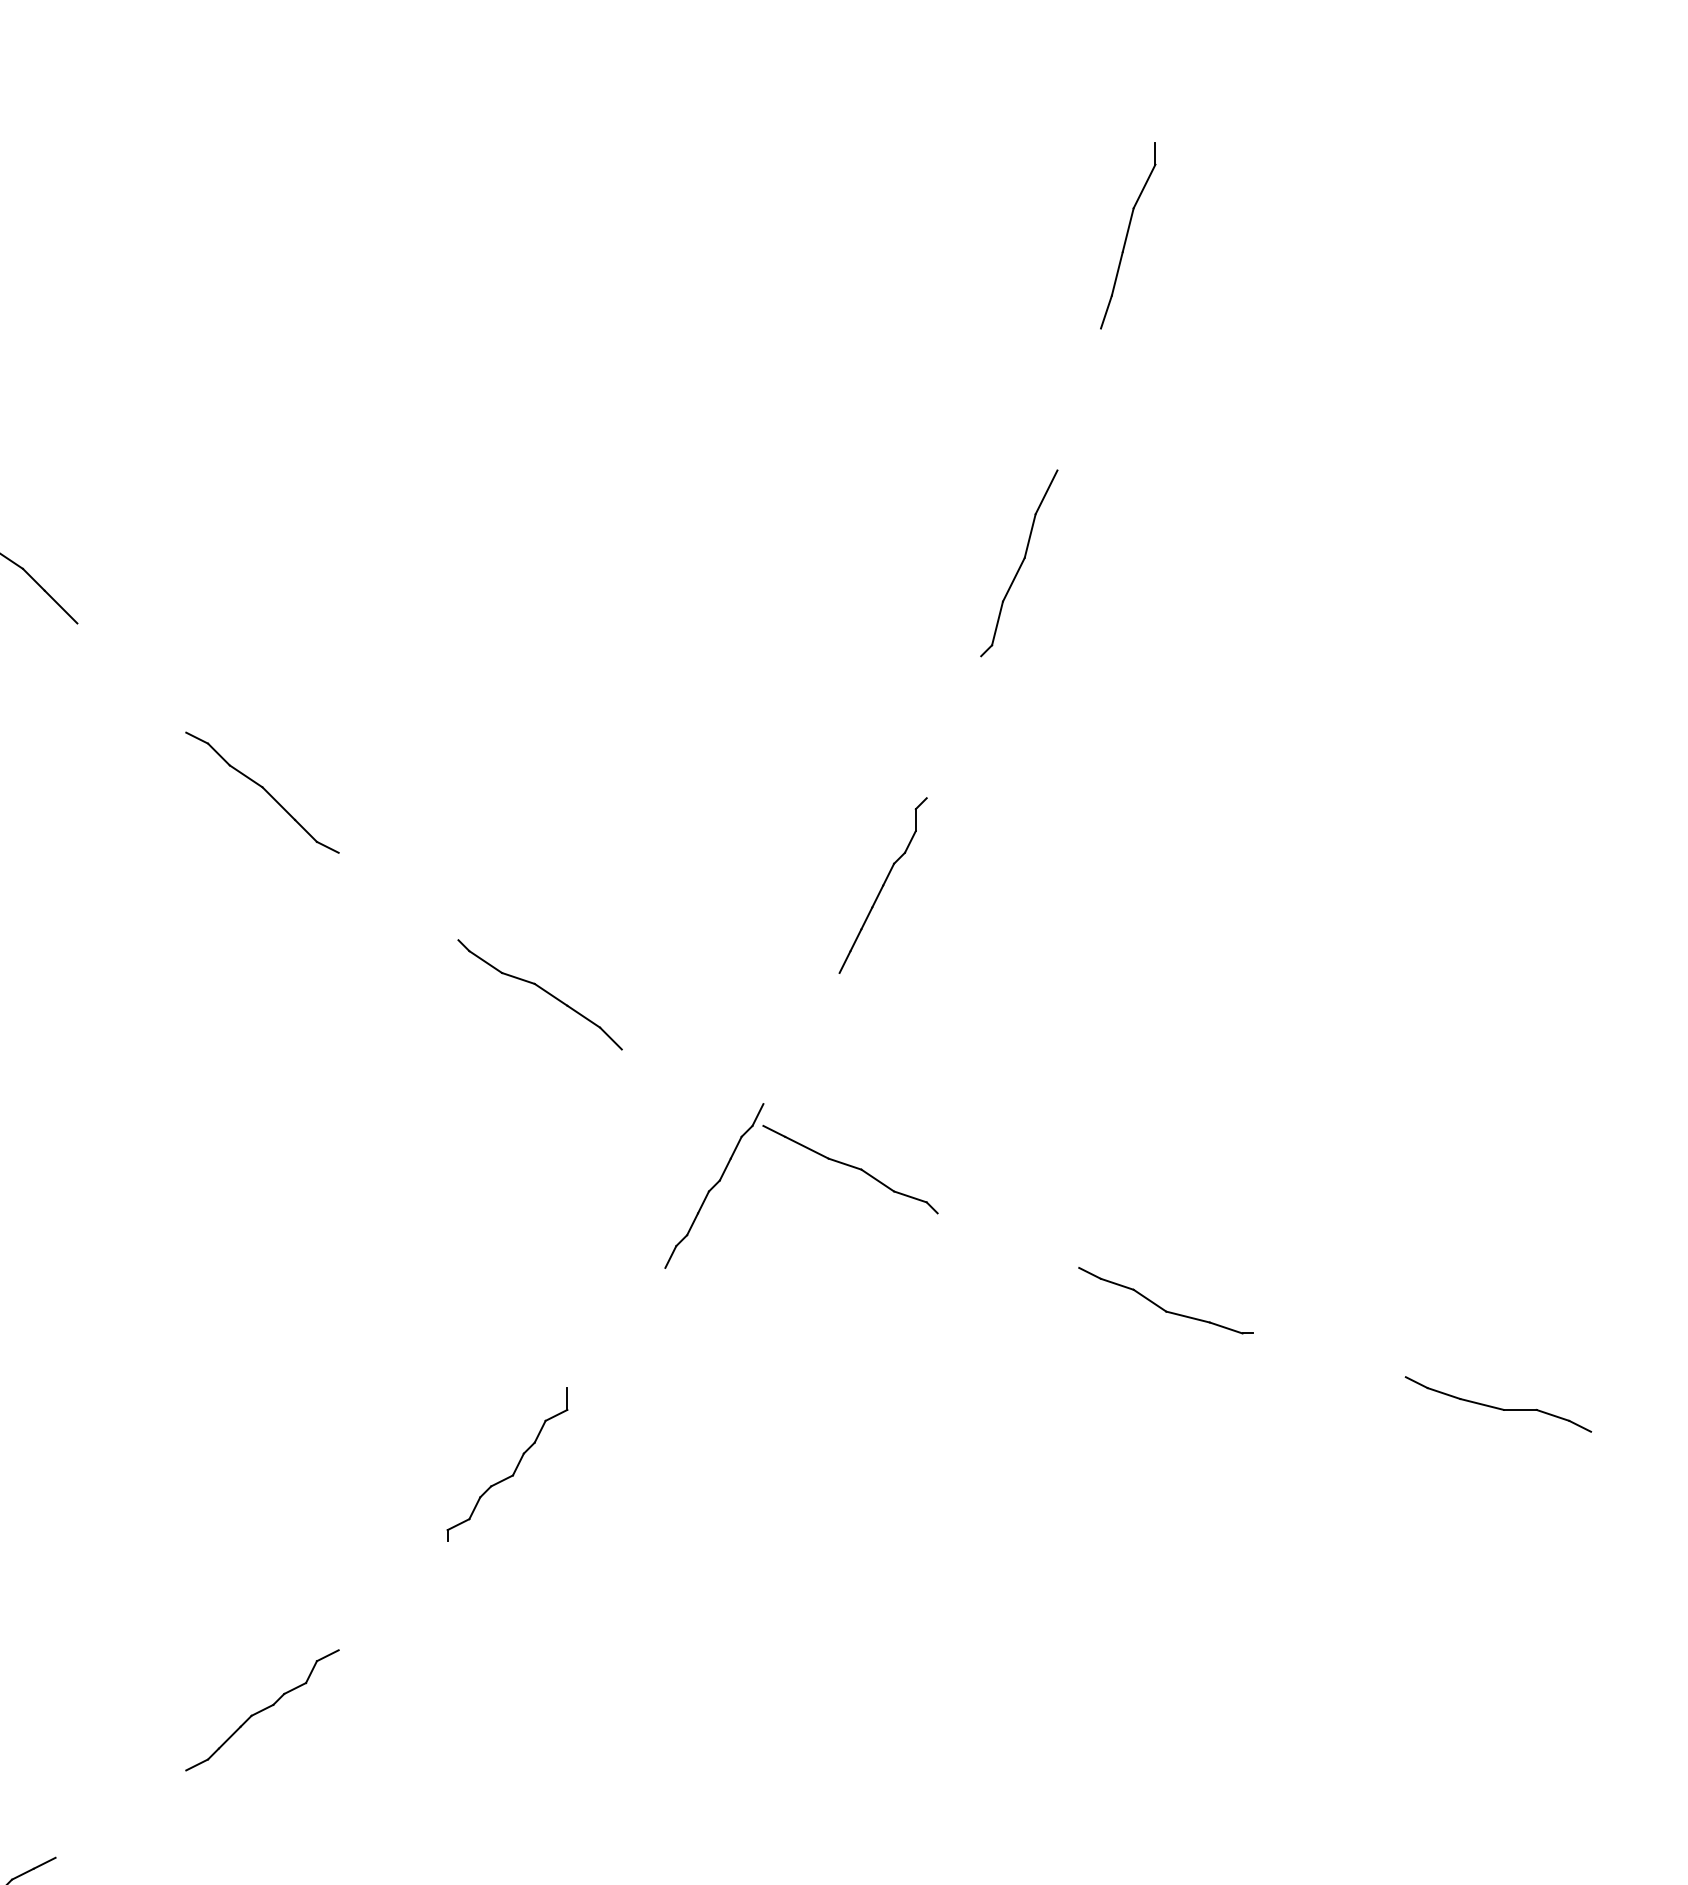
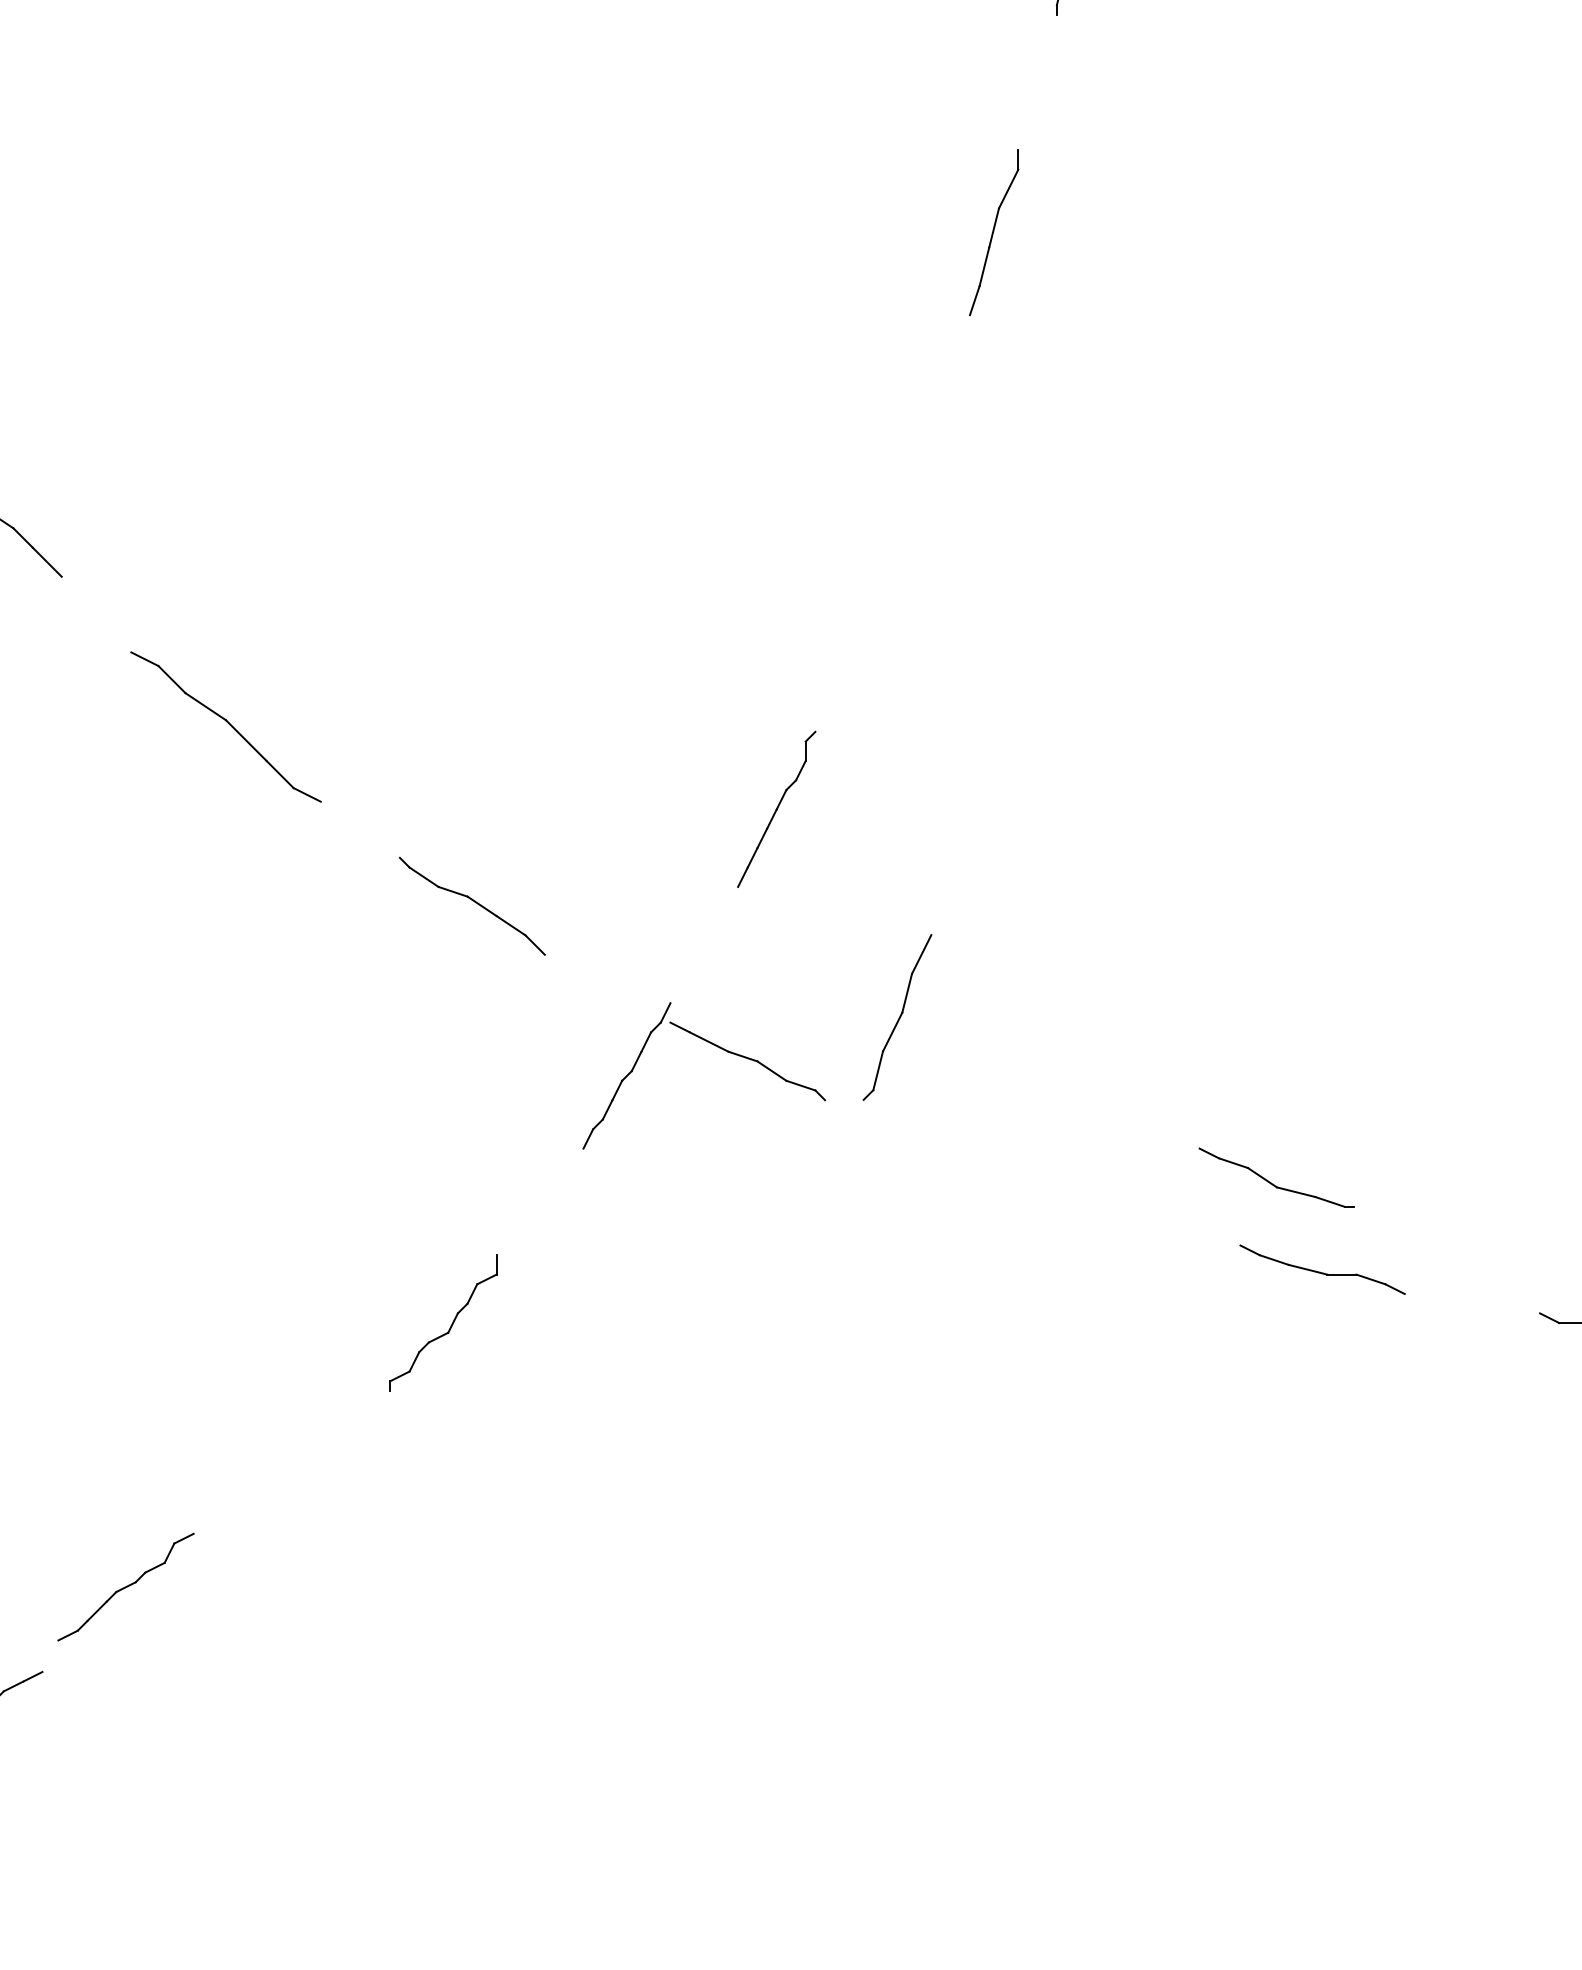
part: (1019, 563) -> (897, 1017), moved
part: (261, 792) -> (225, 726), size x1.4
part: (1162, 1307) -> (1273, 1183), moved
part: (261, 1709) -> (125, 1586), moved

